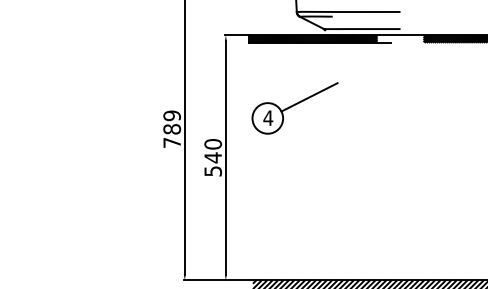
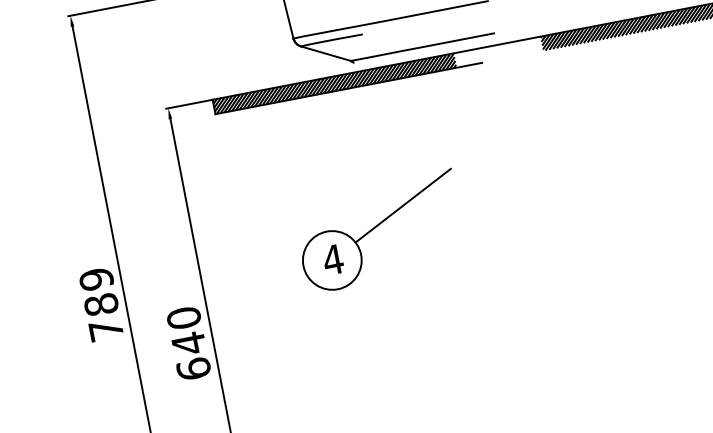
part: (294, 108) -> (378, 232), moved
text: (213, 171) -> (194, 369), 540 -> 640

